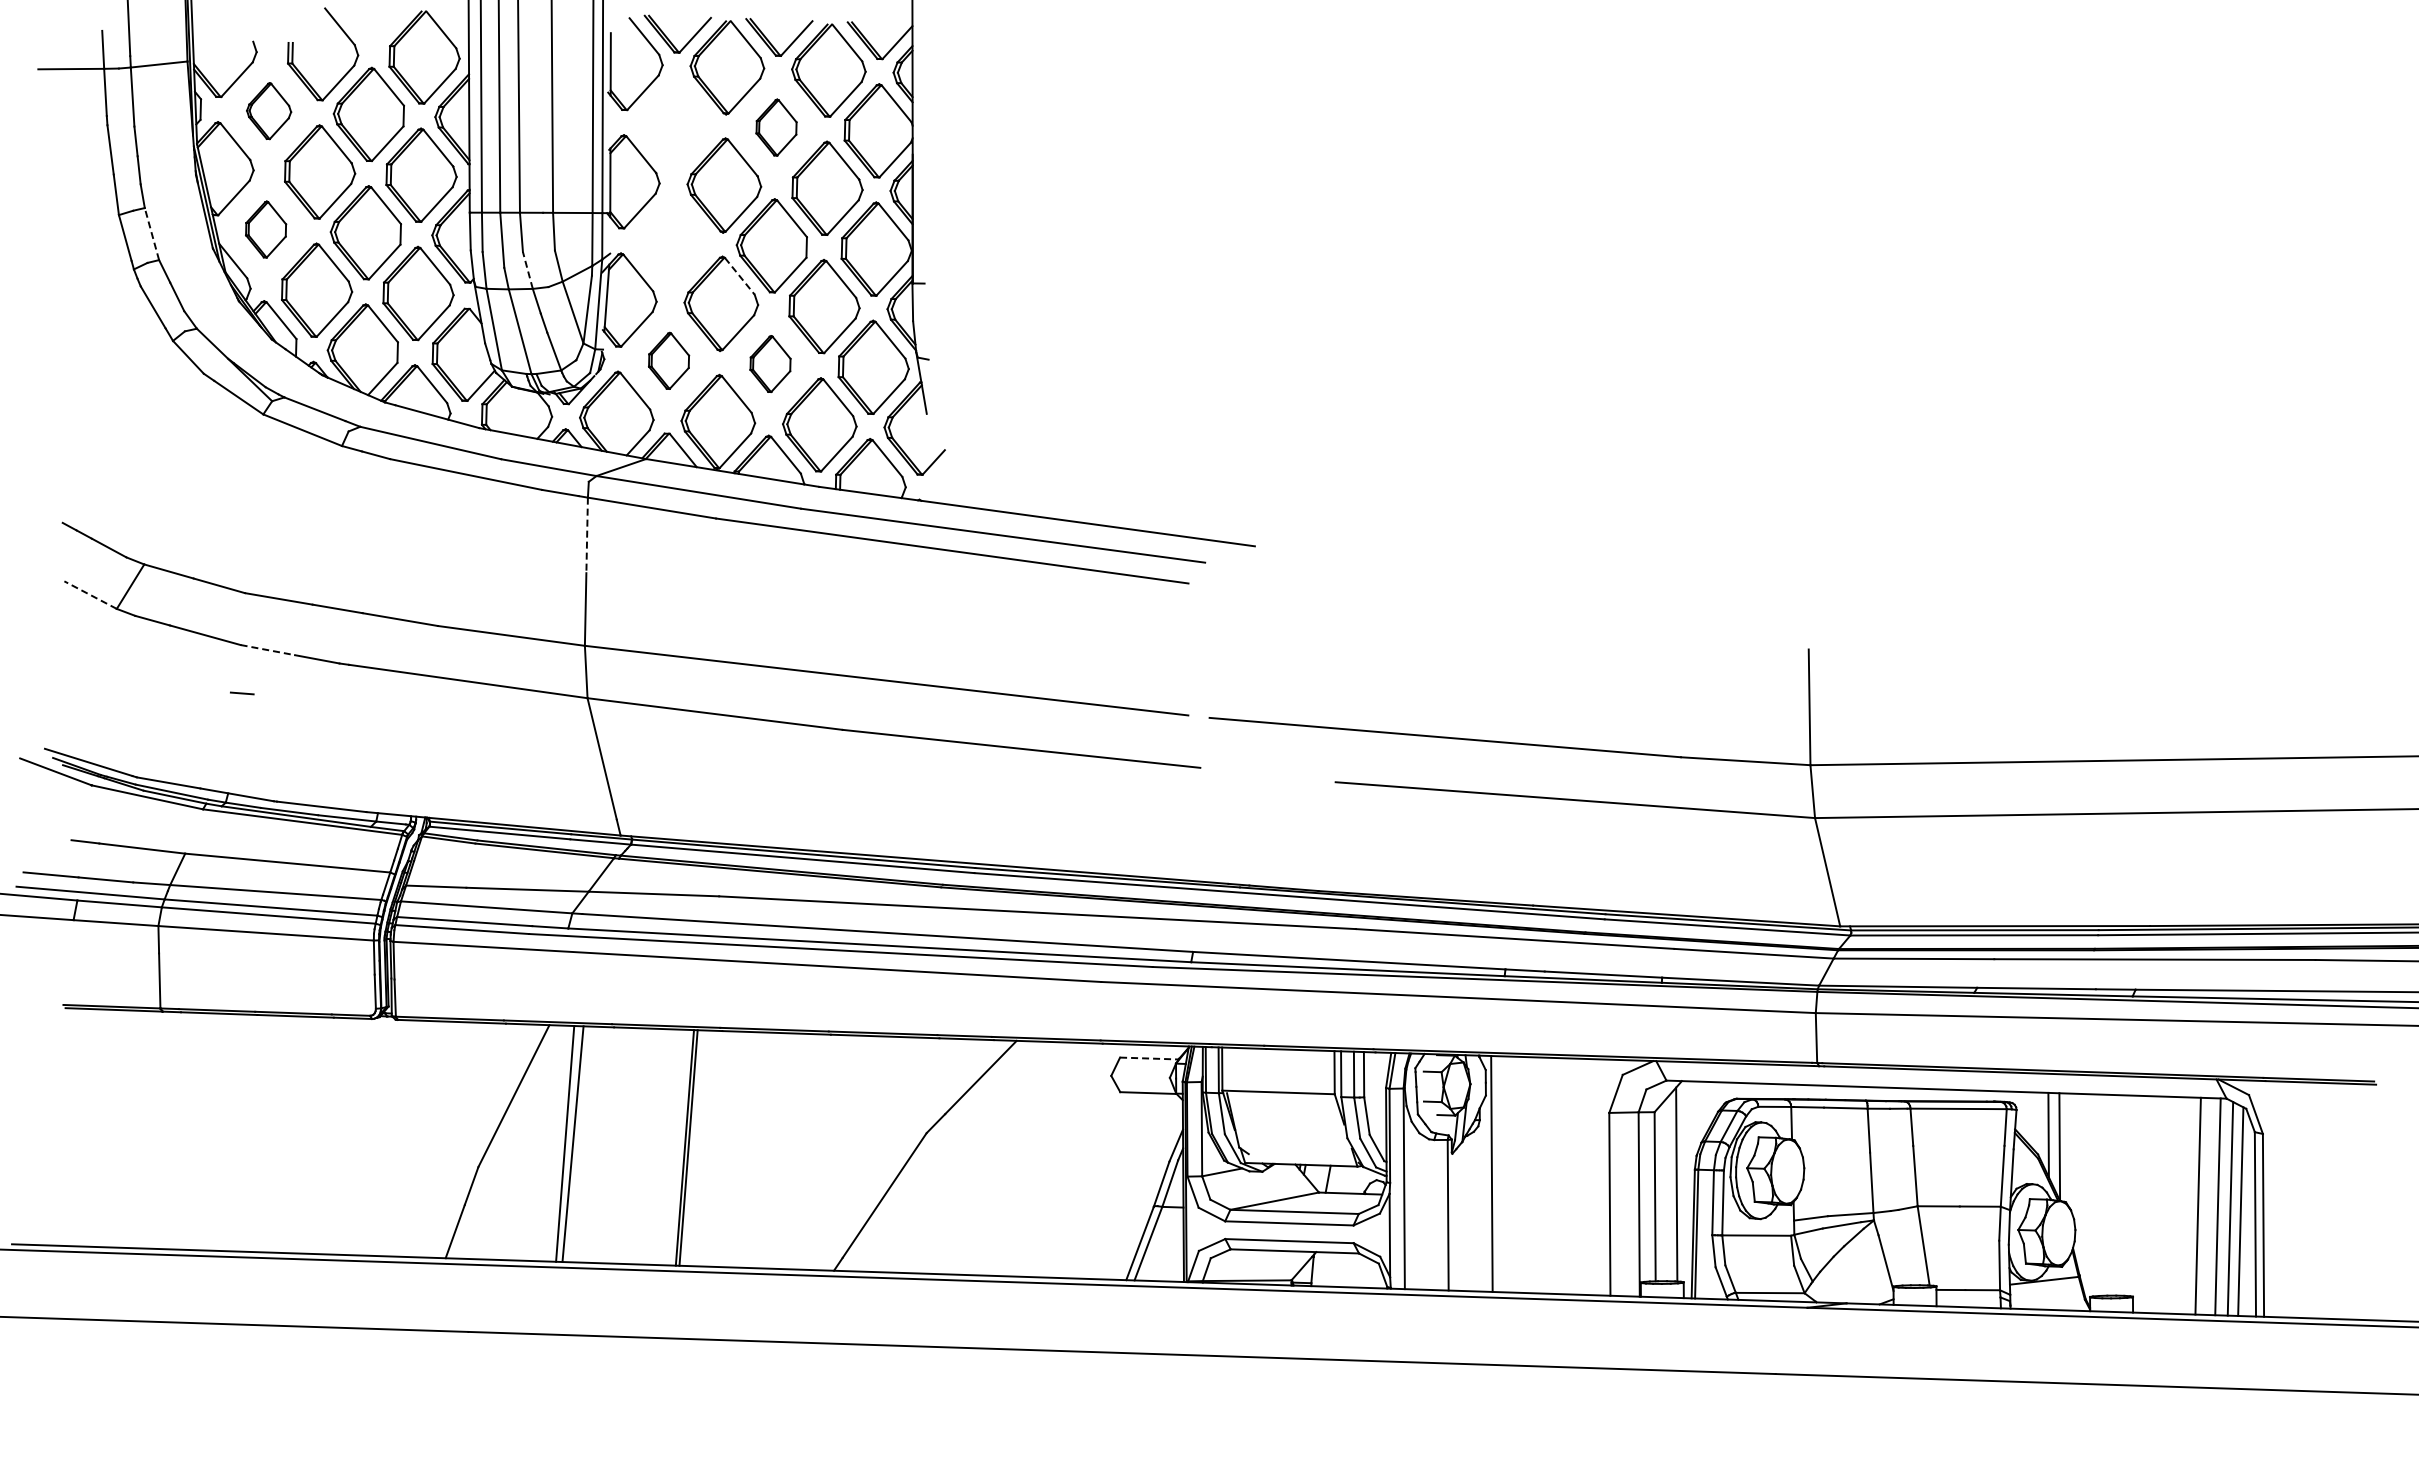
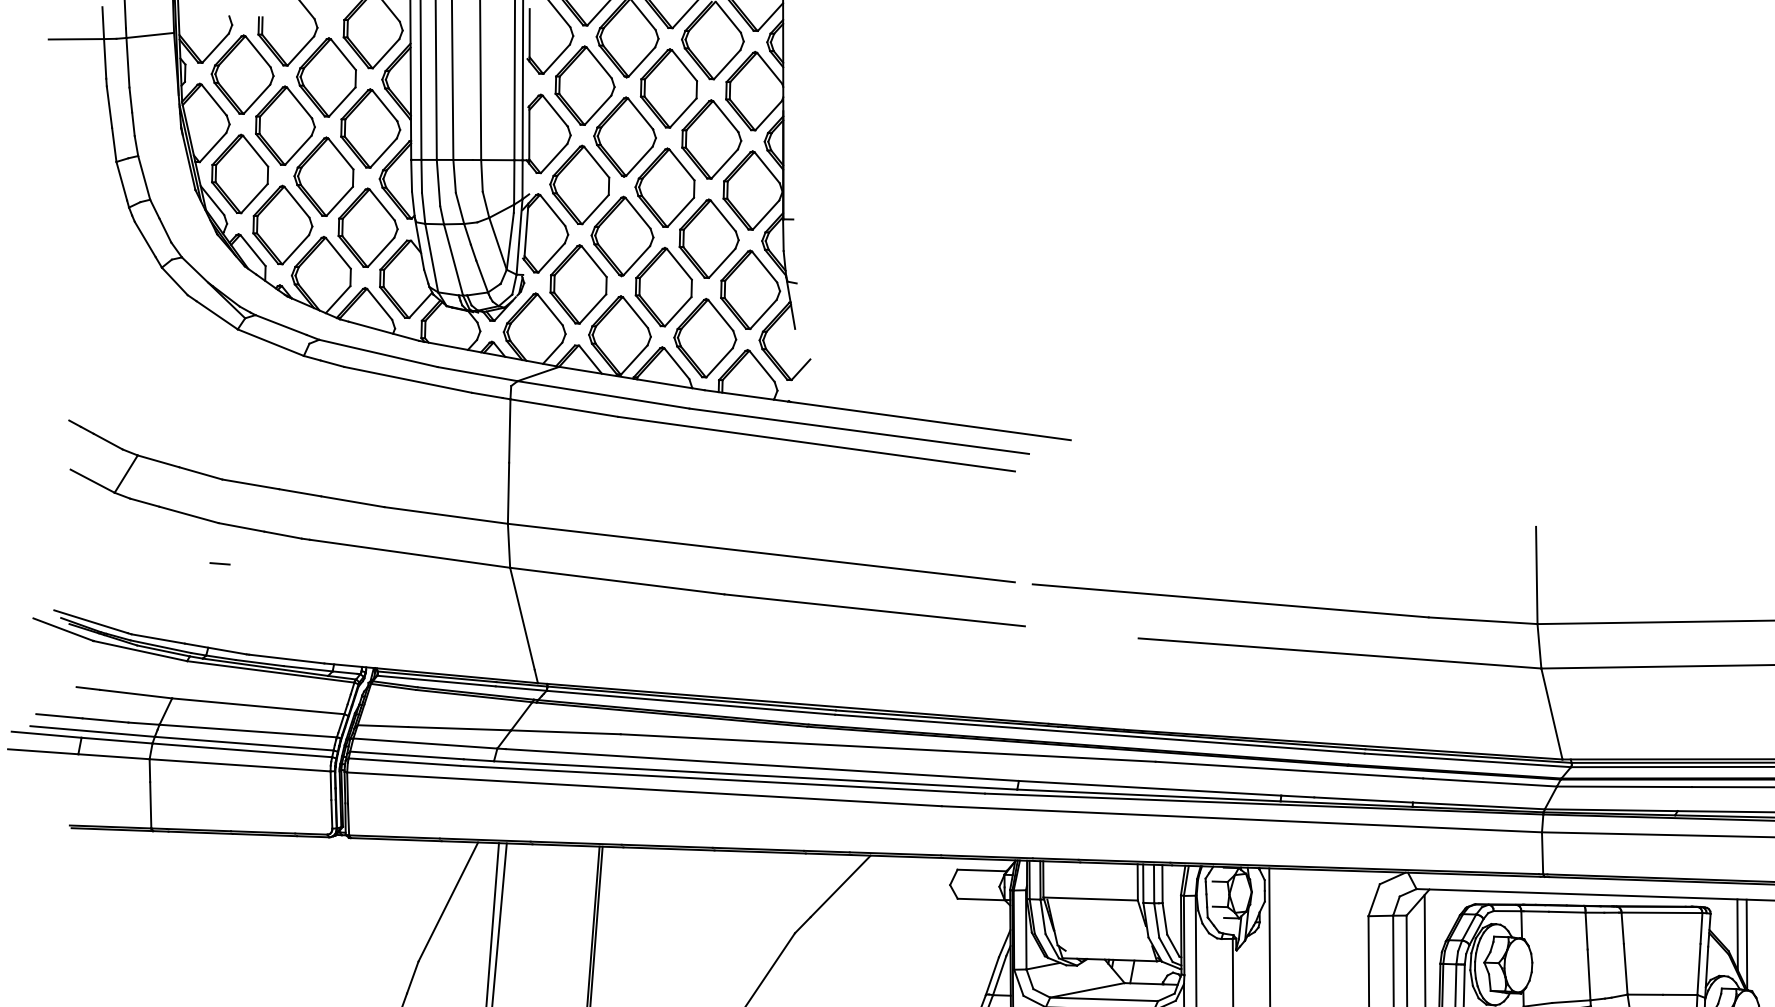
part: (268, 110) -> (242, 74), size x1.67
part: (676, 123) -> (584, 84), added
part: (776, 127) -> (668, 88), size x1.67
part: (265, 229) -> (239, 174), size x1.67
line: (151, 234) -> (143, 178), dashed -> solid
part: (670, 242) -> (579, 184), added
line: (527, 270) -> (459, 208), dashed -> solid
line: (739, 276) -> (637, 213), dashed -> solid
part: (668, 360) -> (578, 284), size x1.67
part: (770, 363) -> (663, 286), size x1.67
line: (587, 535) -> (510, 431), dashed -> solid
line: (90, 595) -> (92, 481), dashed -> solid
line: (267, 650) -> (241, 527), dashed -> solid
line: (1149, 1058) -> (982, 870), dashed -> solid

